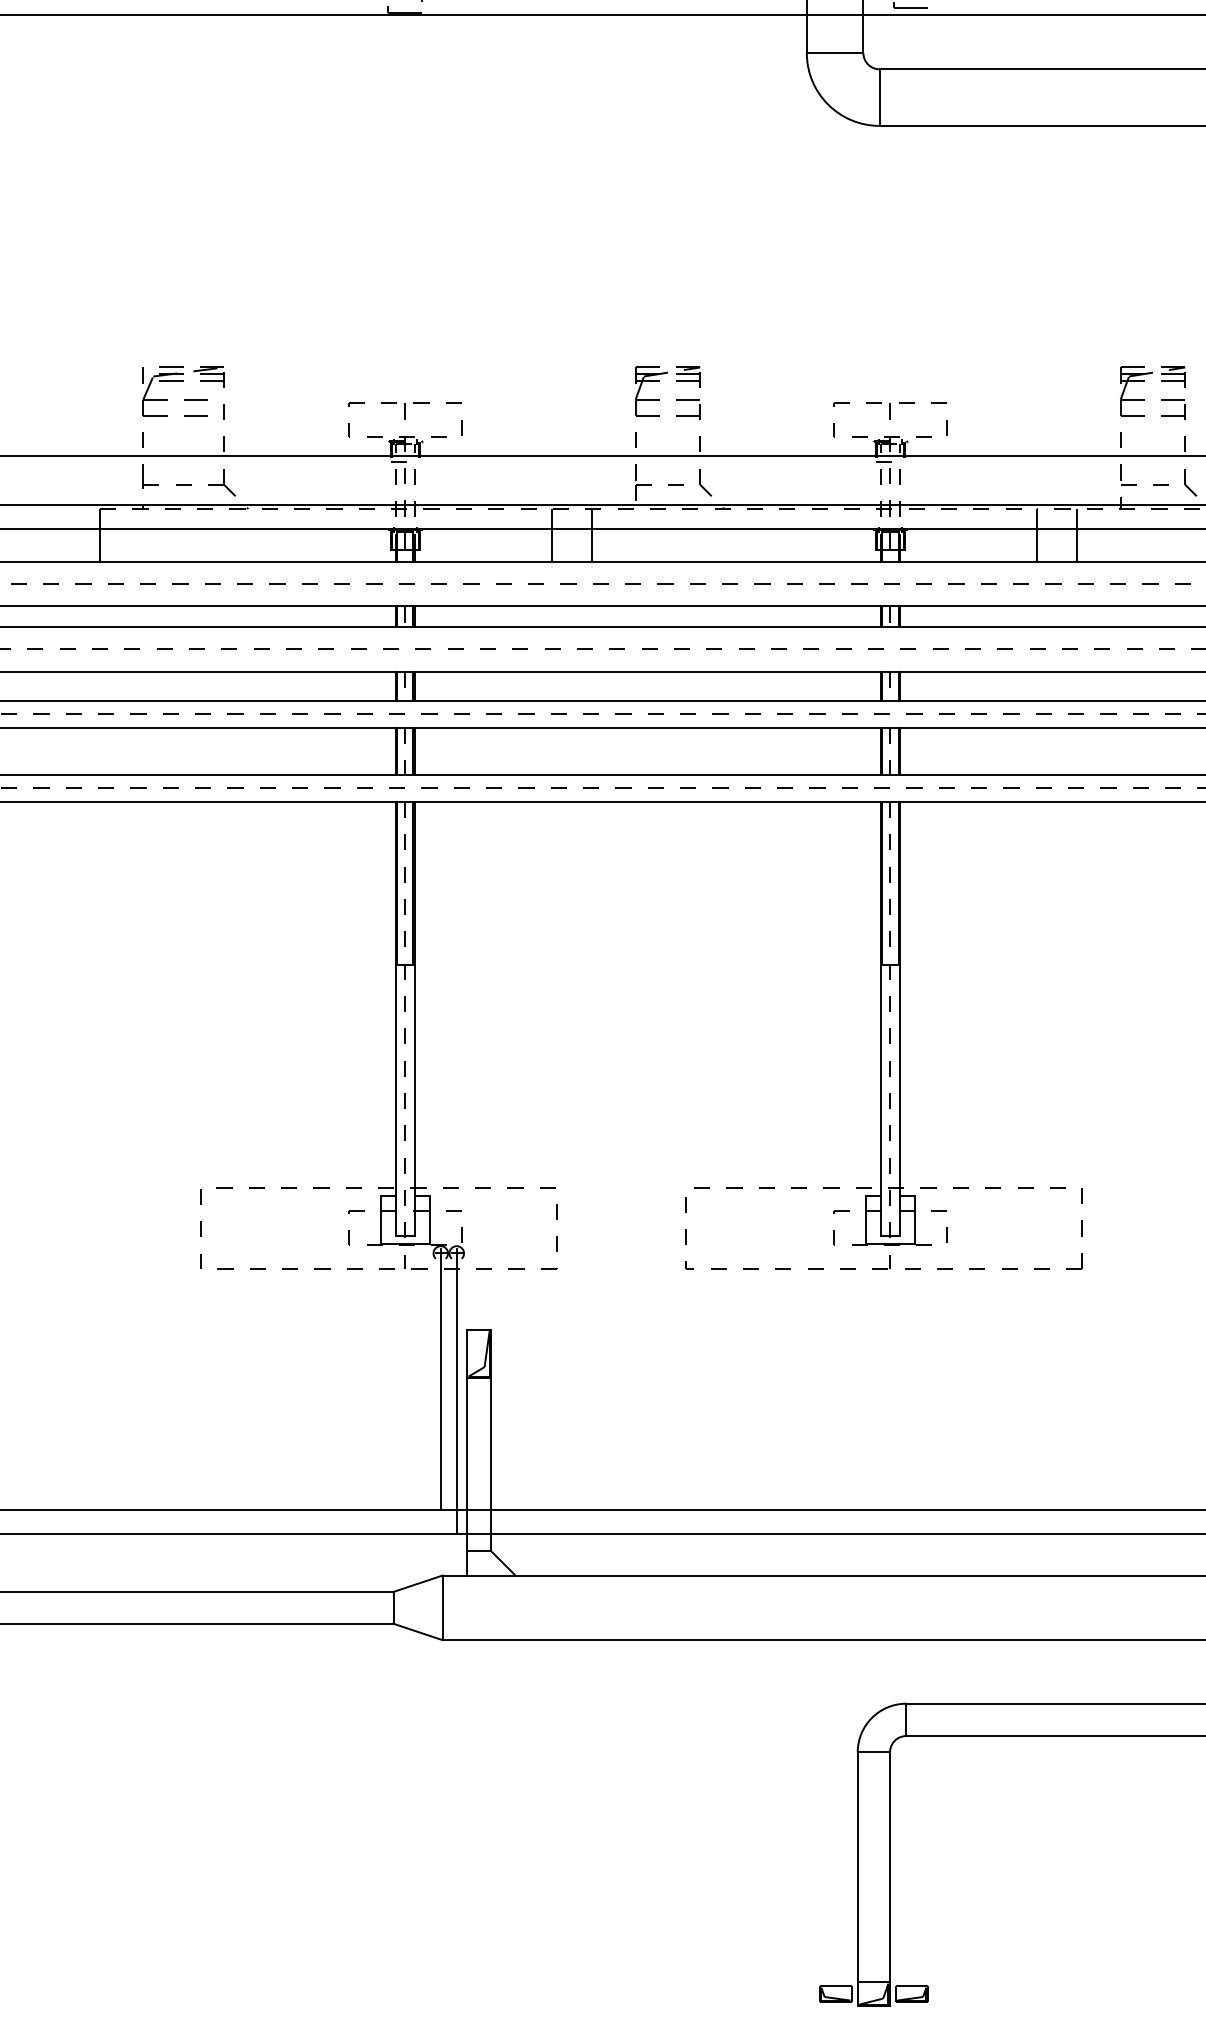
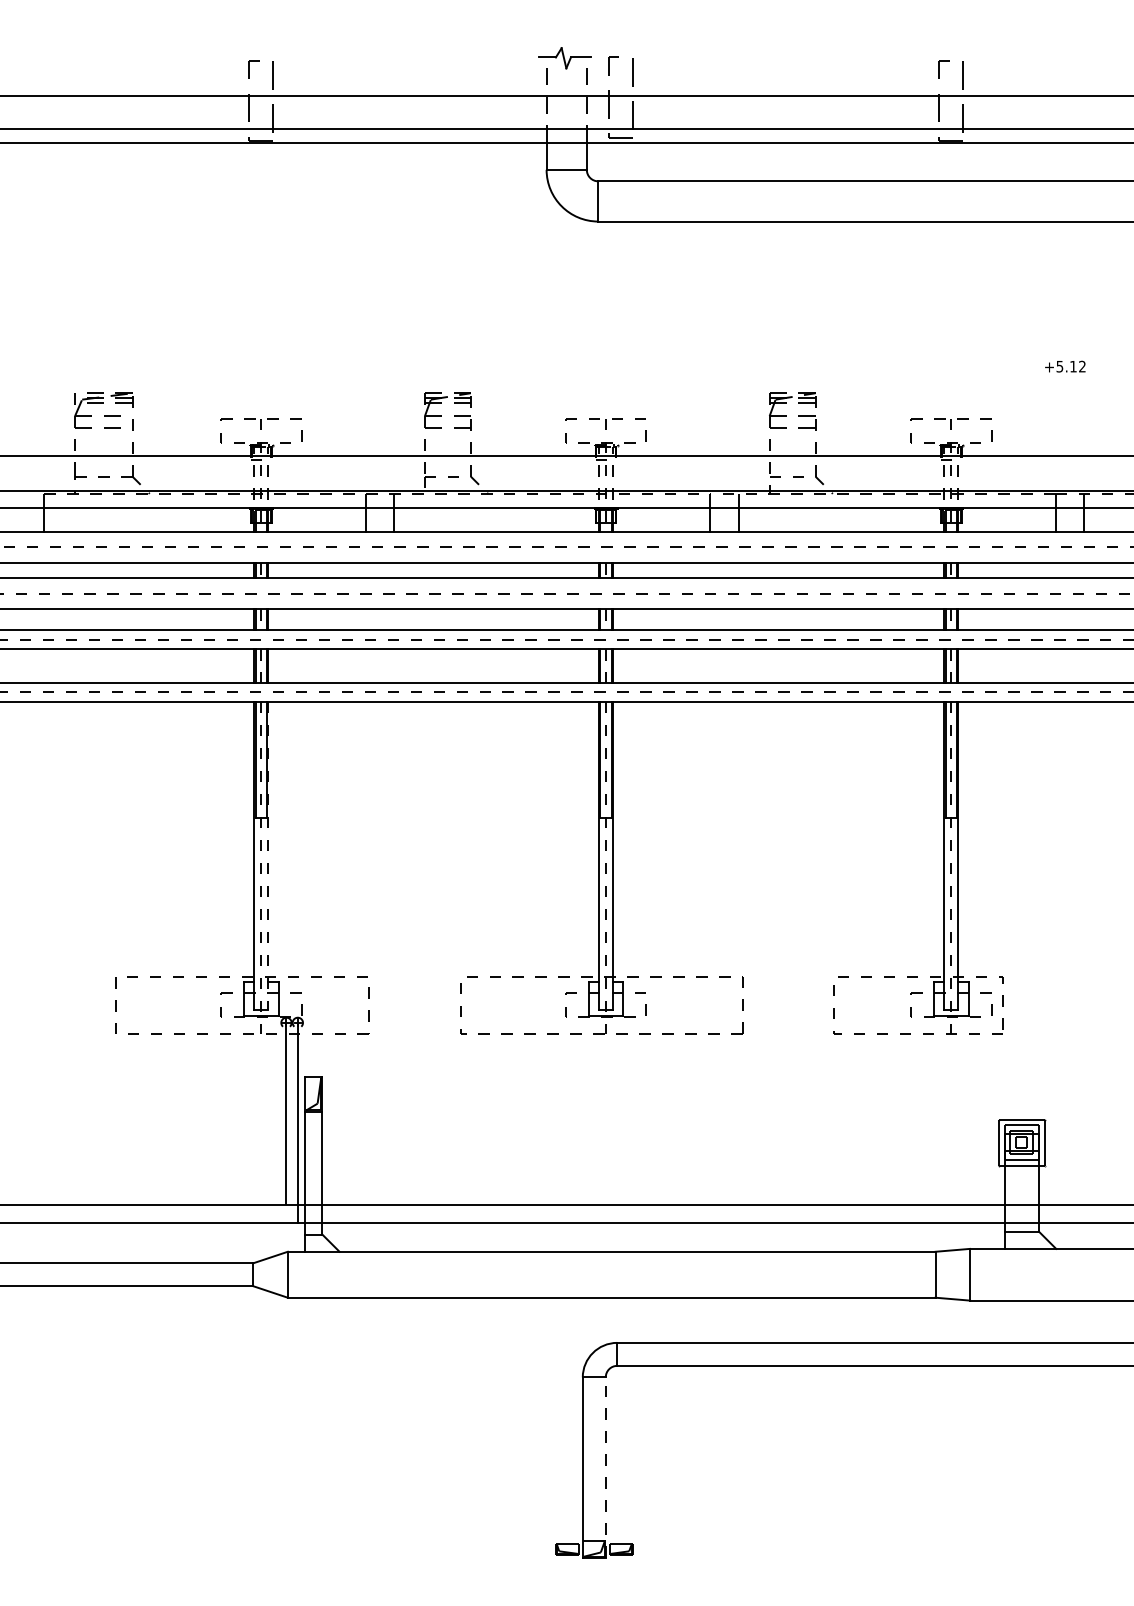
line: (415, 1019) -> (268, 856), solid -> dashed
line: (889, 1879) -> (605, 1467), solid -> dashed

